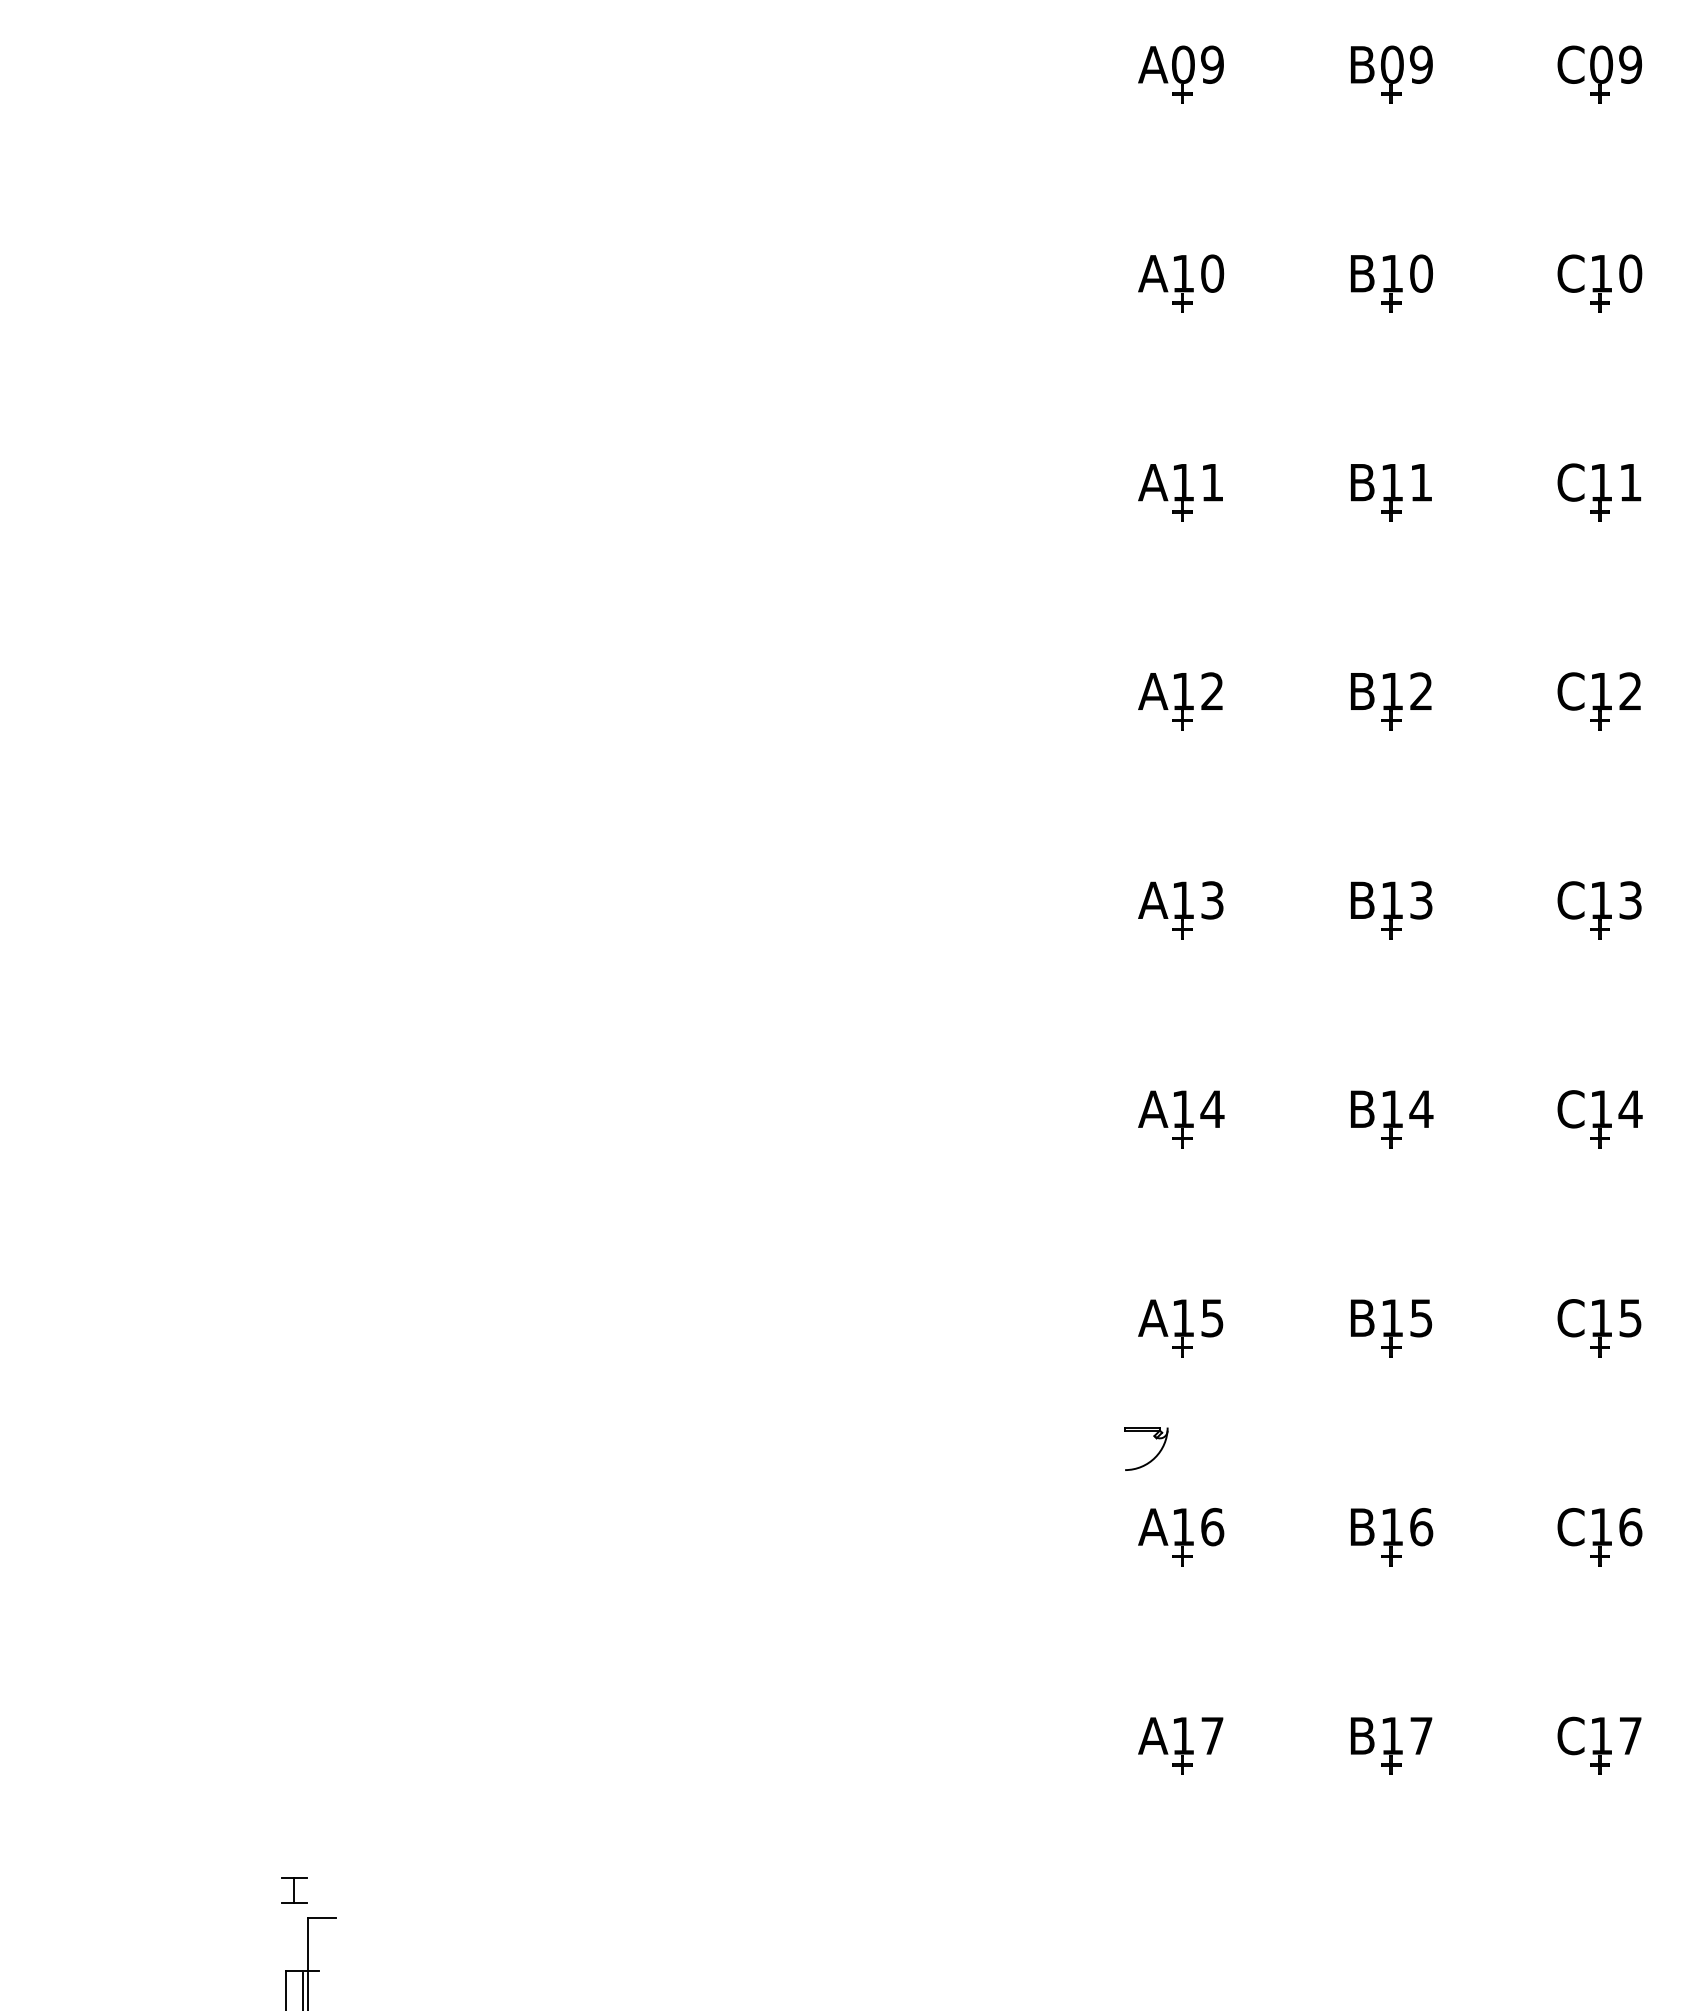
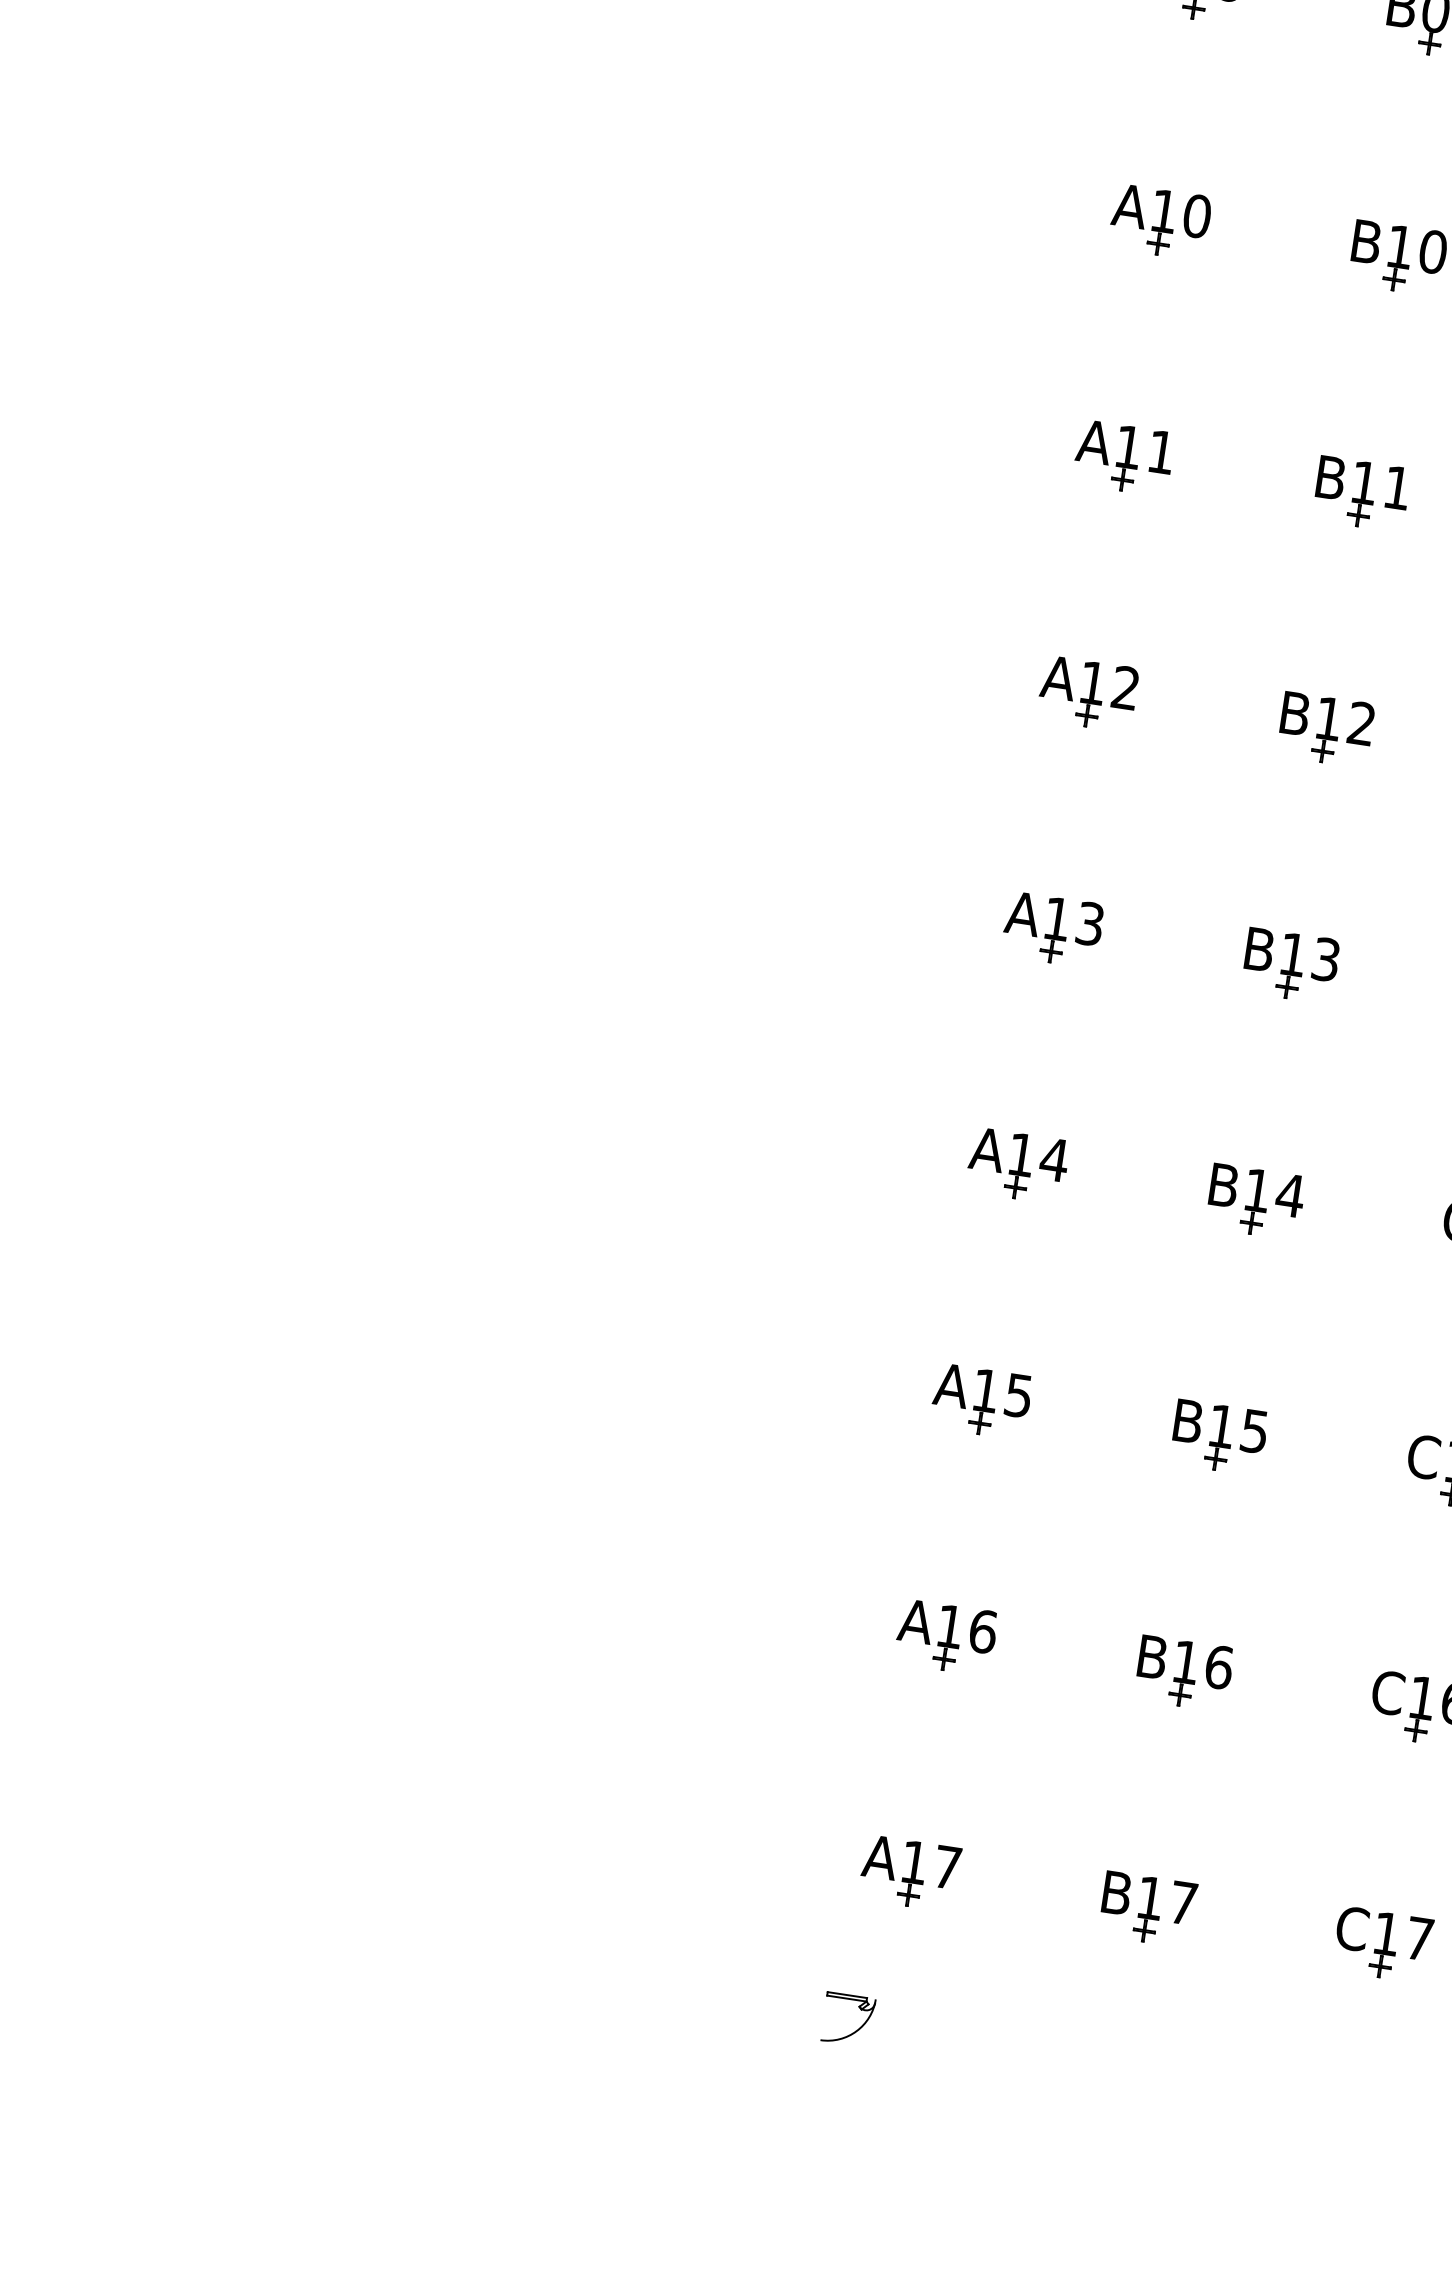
part: (1154, 1456) -> (855, 2029), moved

